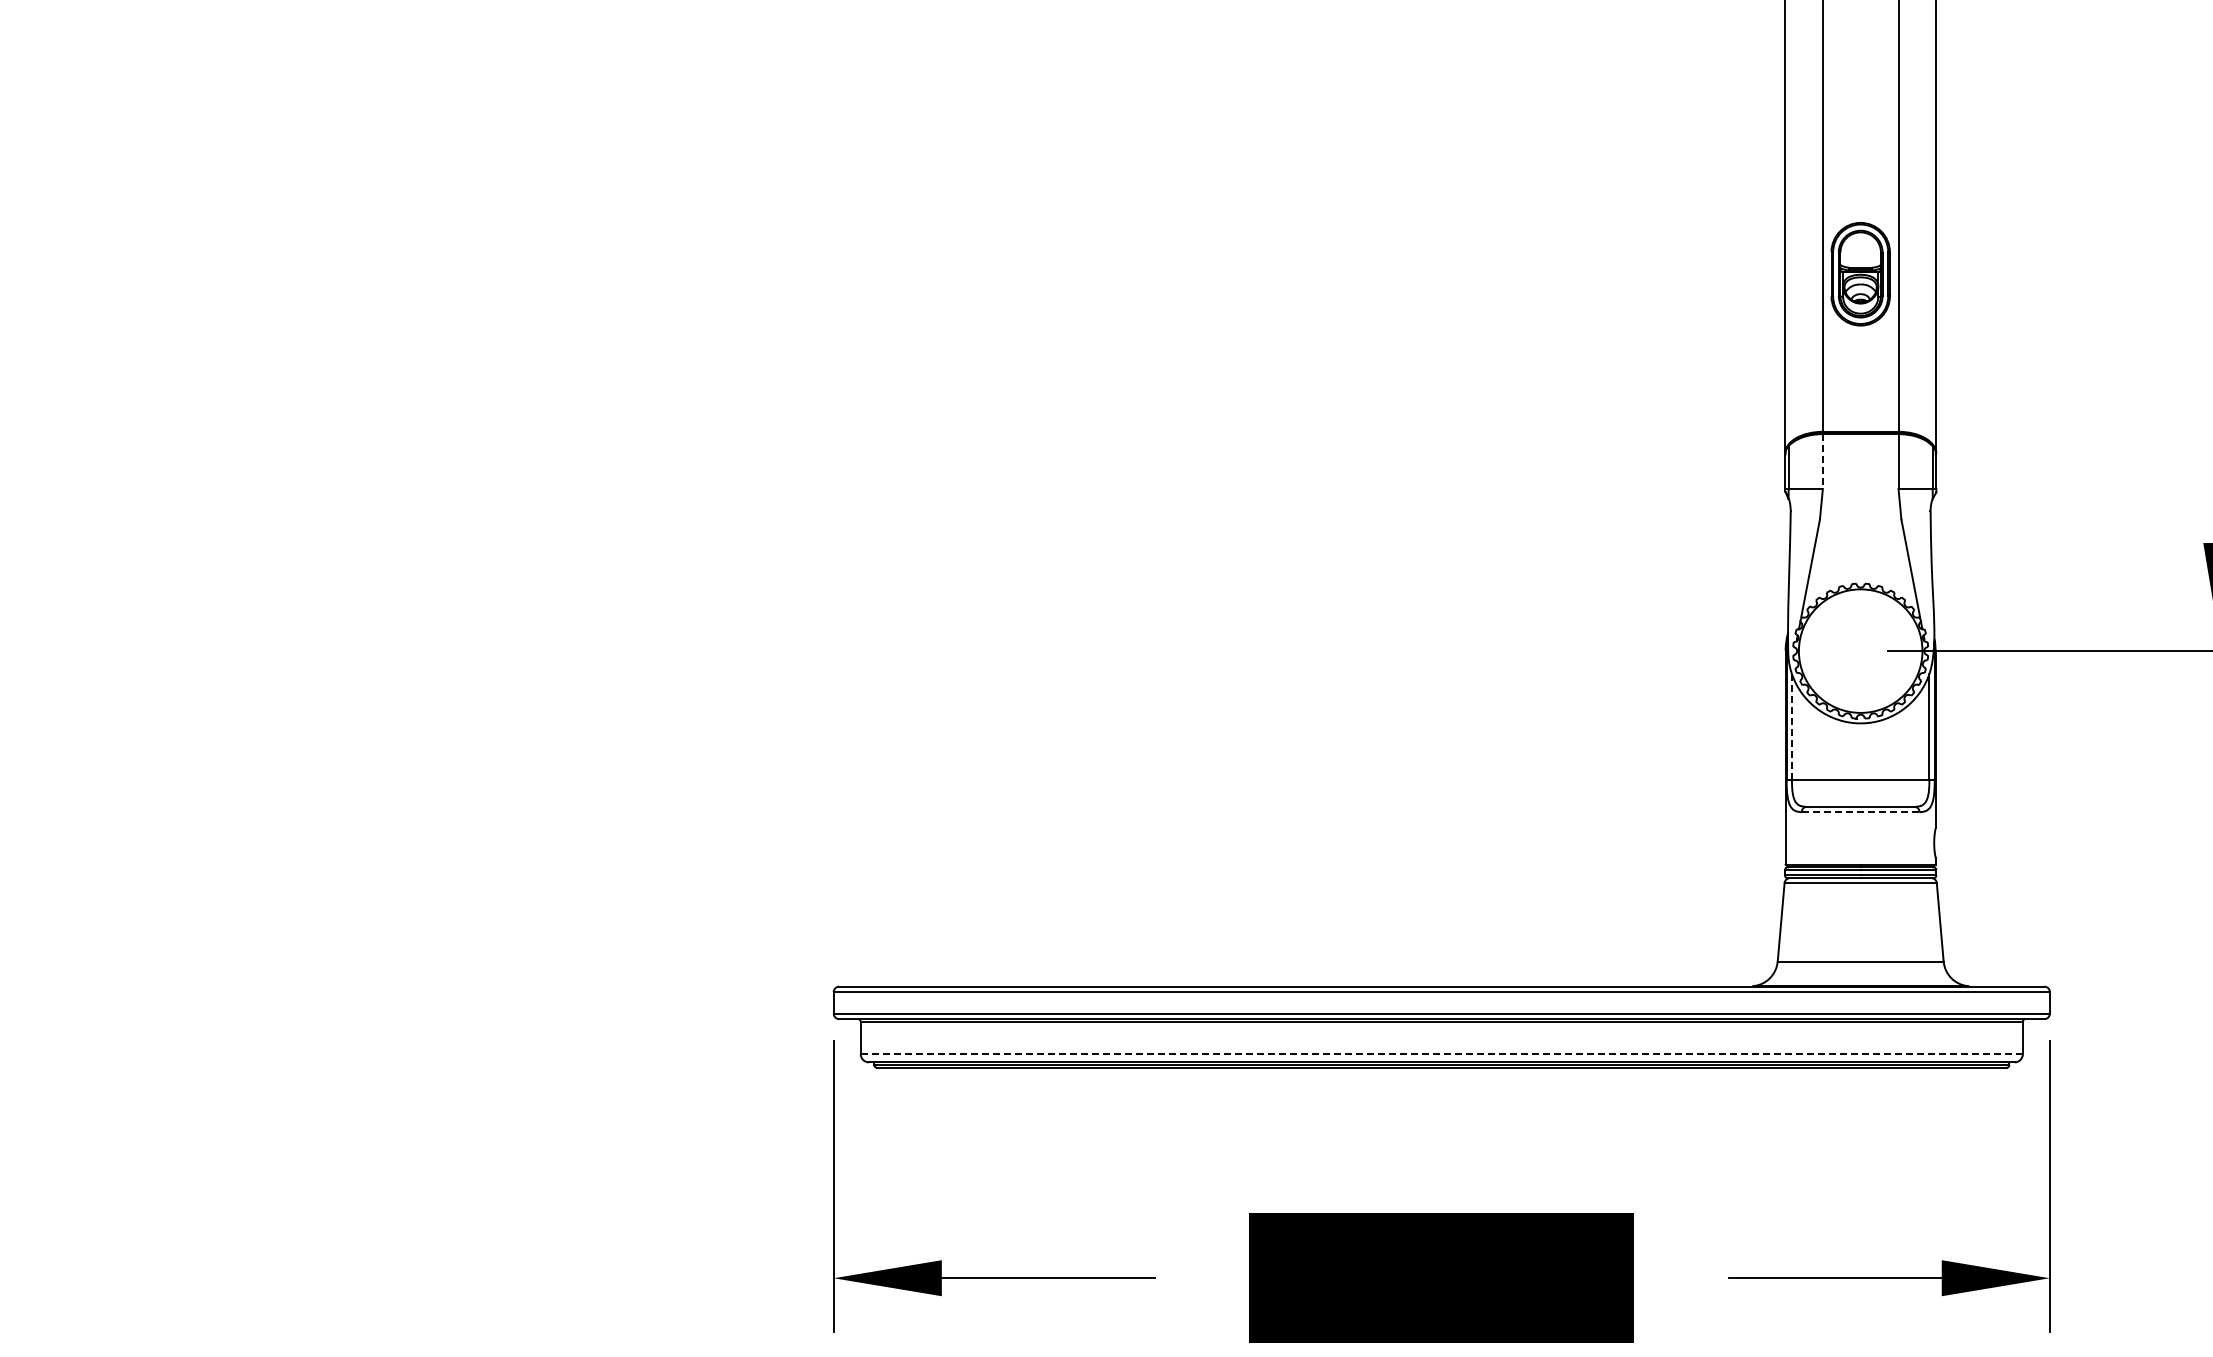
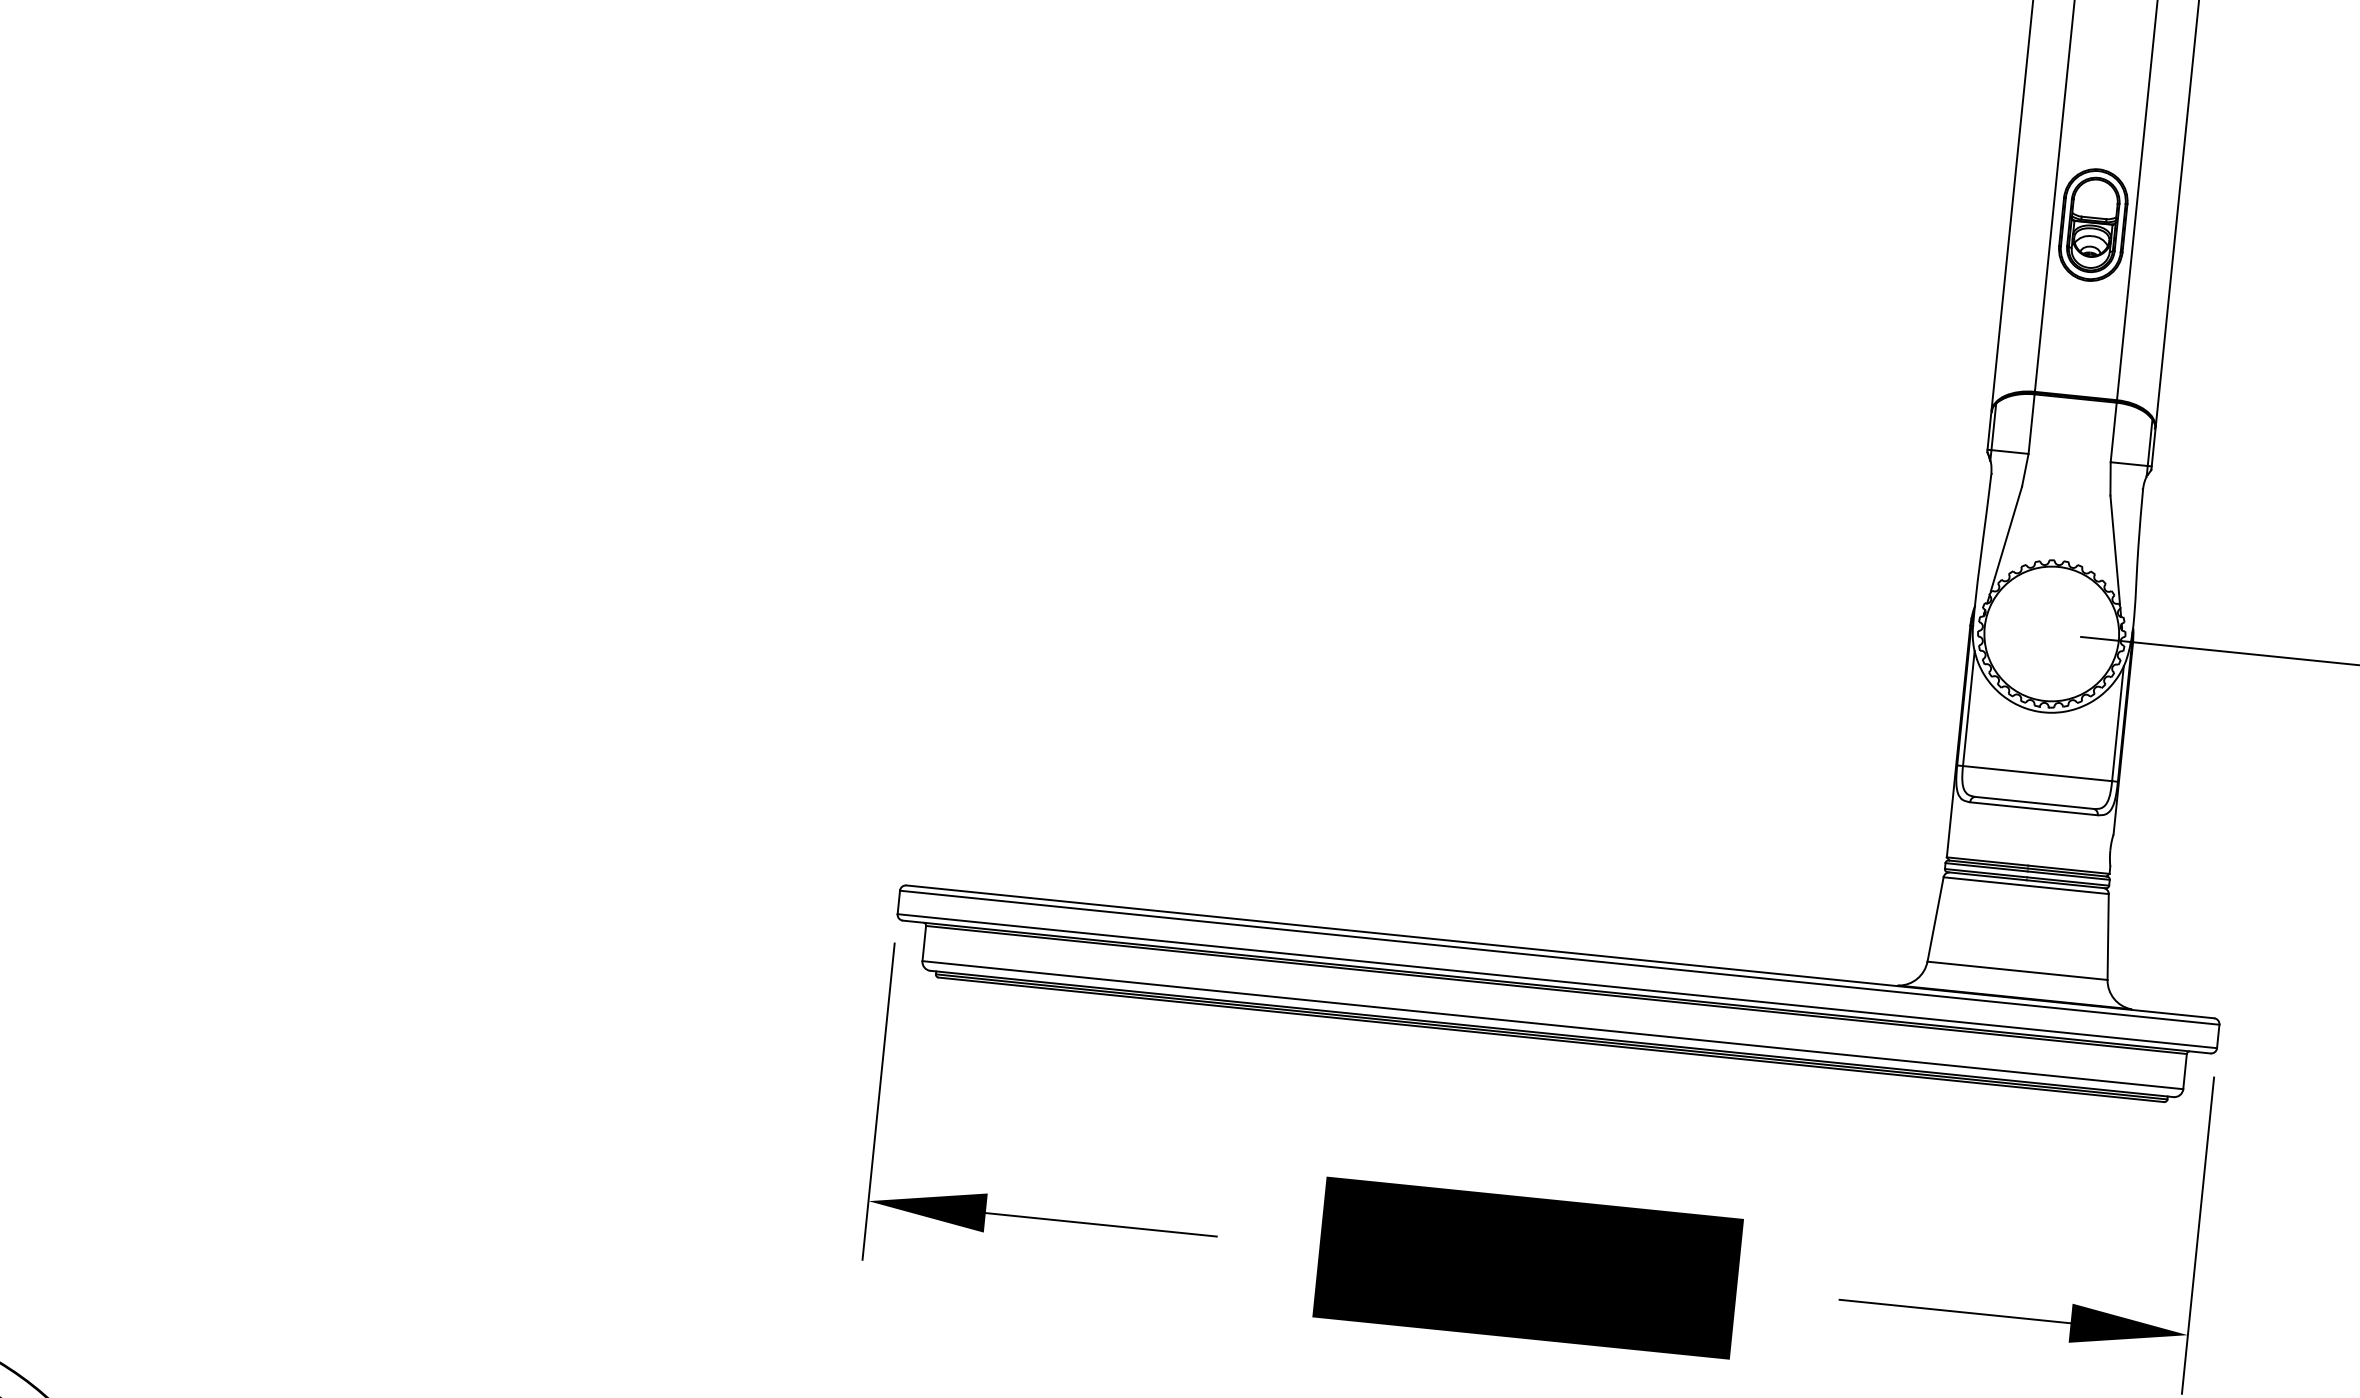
line: (1822, 462) -> (2031, 425), dashed -> solid
line: (1791, 727) -> (1968, 709), dashed -> solid
line: (1860, 812) -> (2033, 809), dashed -> solid
line: (1442, 1054) -> (1553, 1025), dashed -> solid

